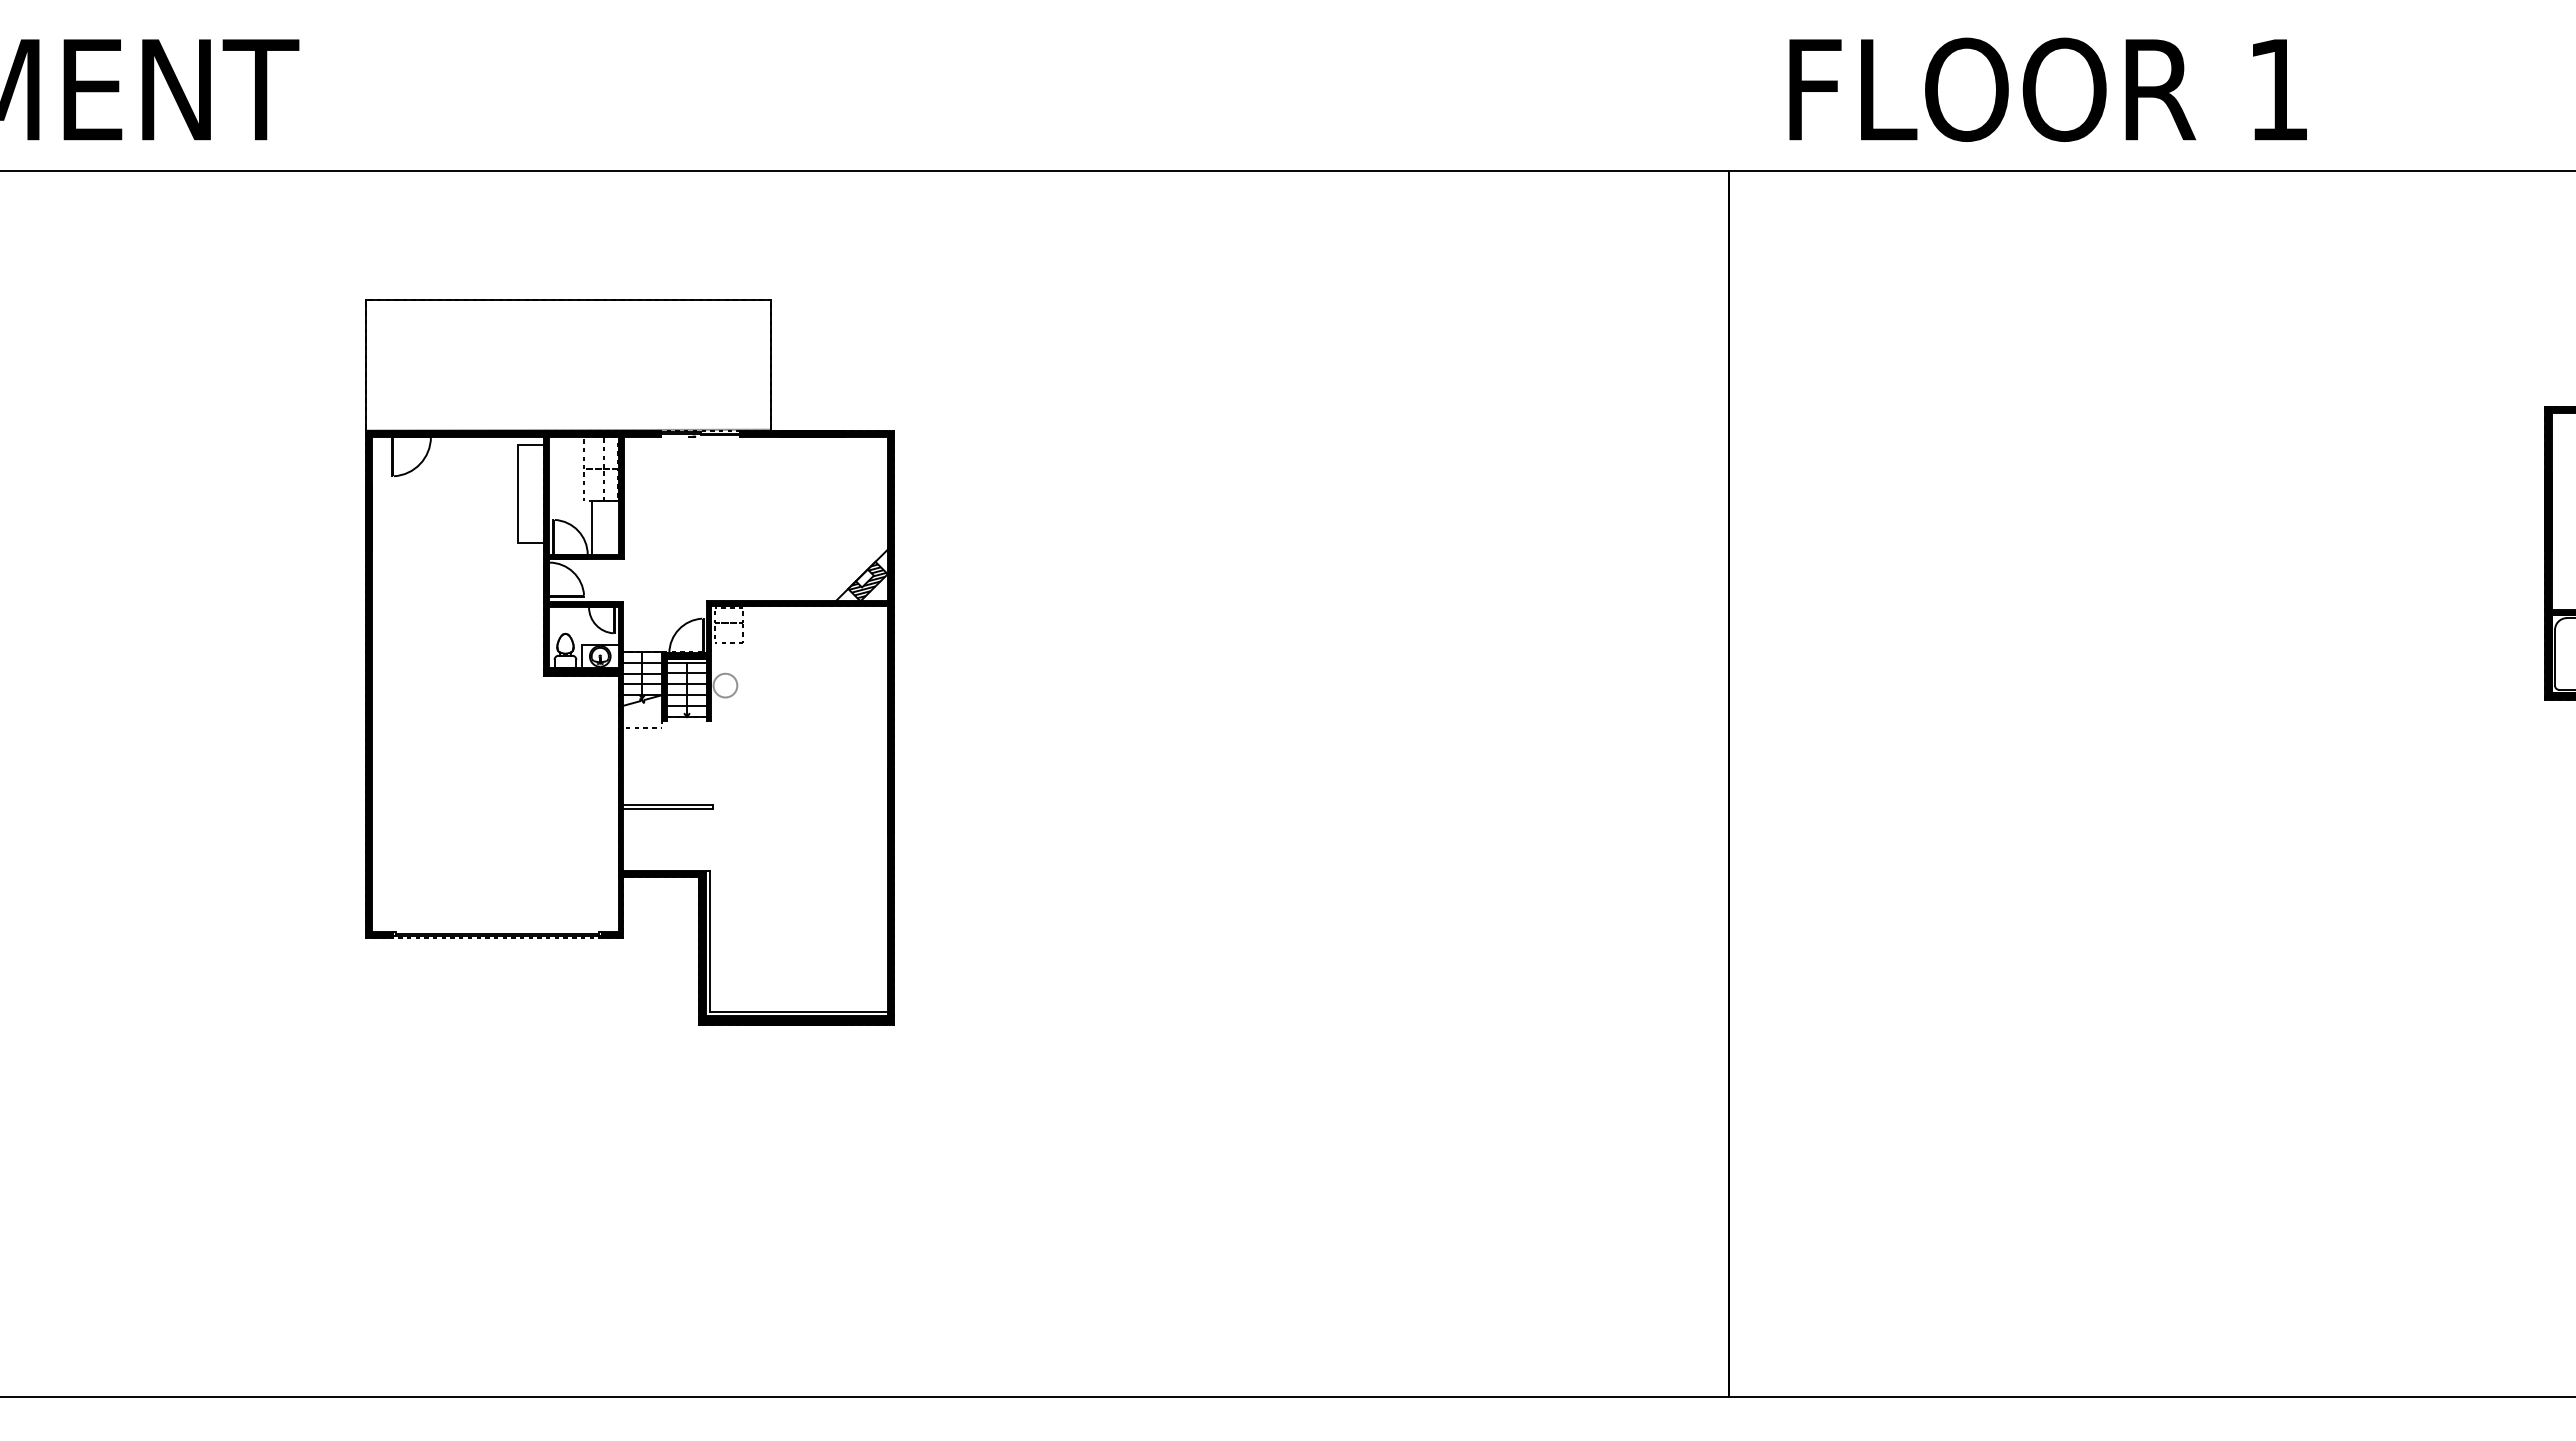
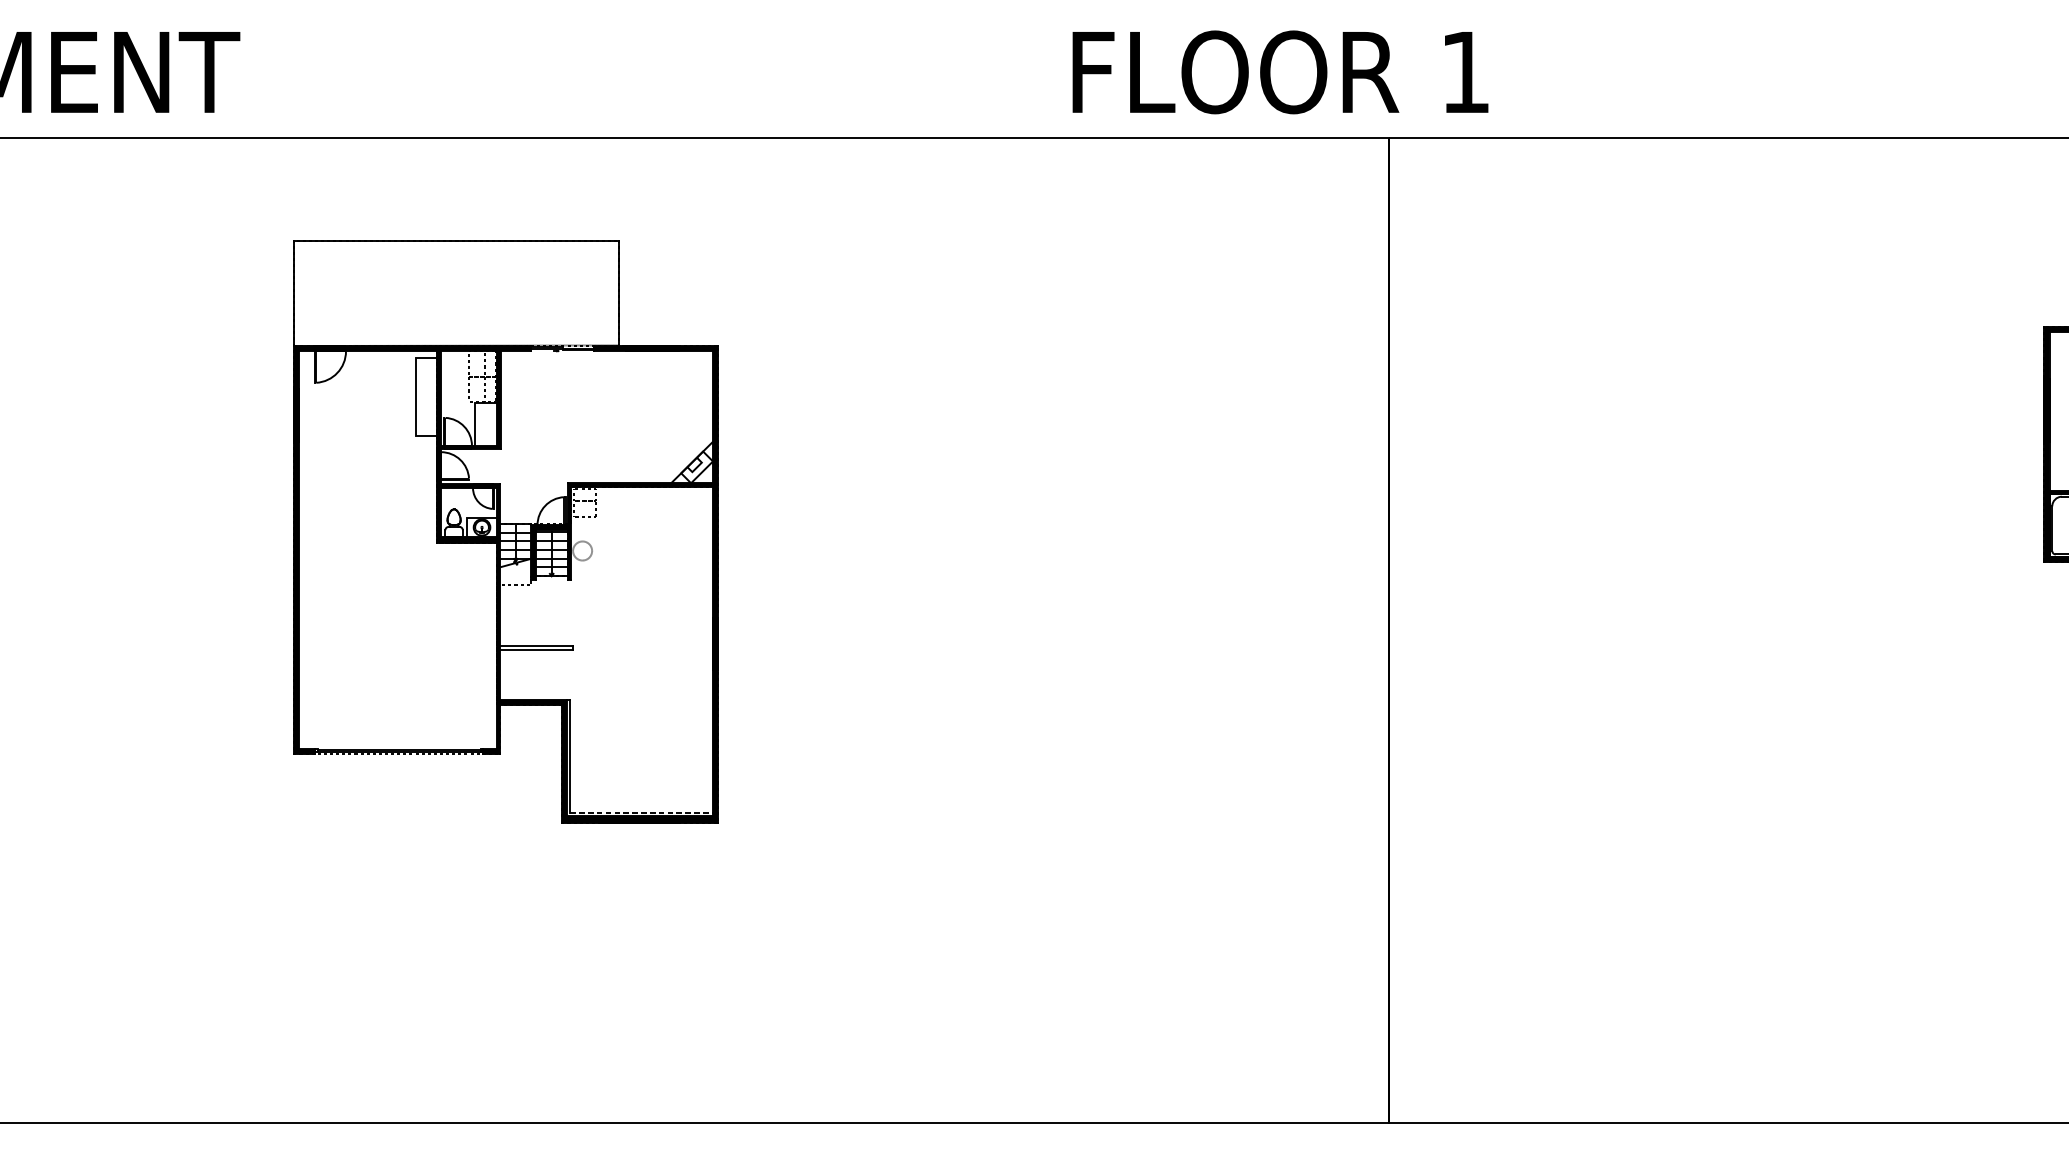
text: (2047, 89) -> (1279, 72), moved
hatch: (867, 582) -> (696, 468), removed
line: (799, 1011) -> (642, 812), solid -> dashed

